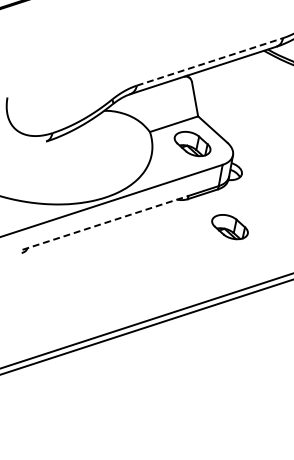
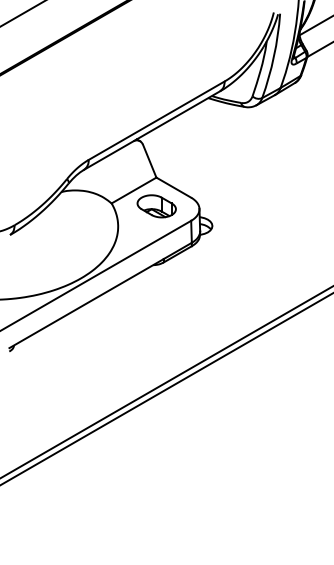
line: (209, 61) -> (156, 120), dashed -> solid
line: (106, 222) -> (87, 303), dashed -> solid
part: (229, 227) -> (211, 281), removed

